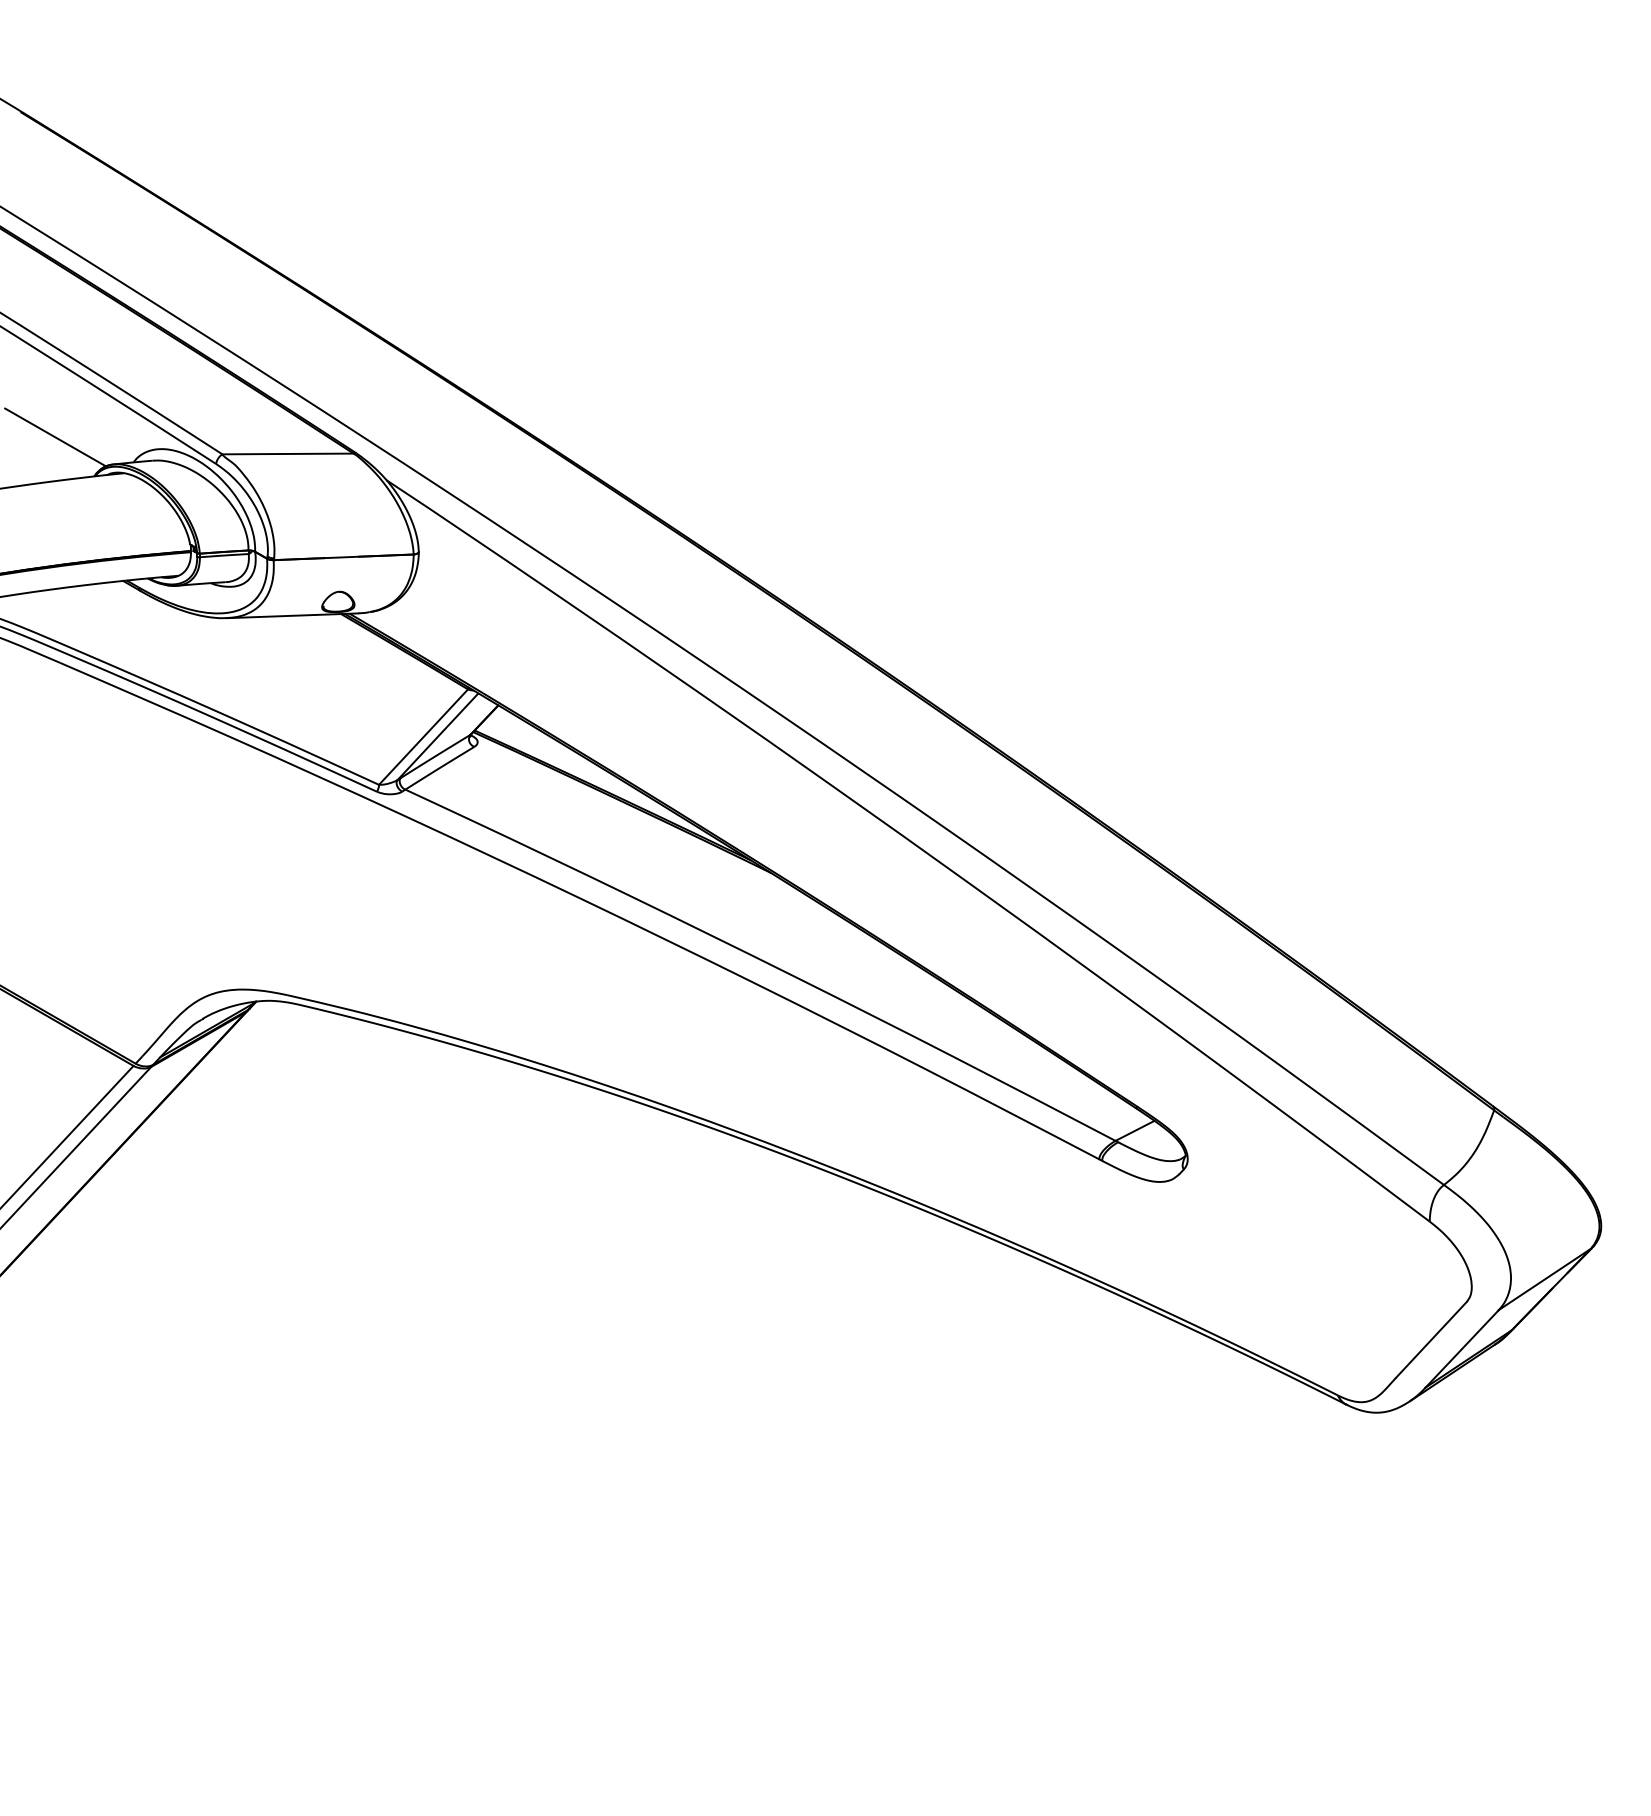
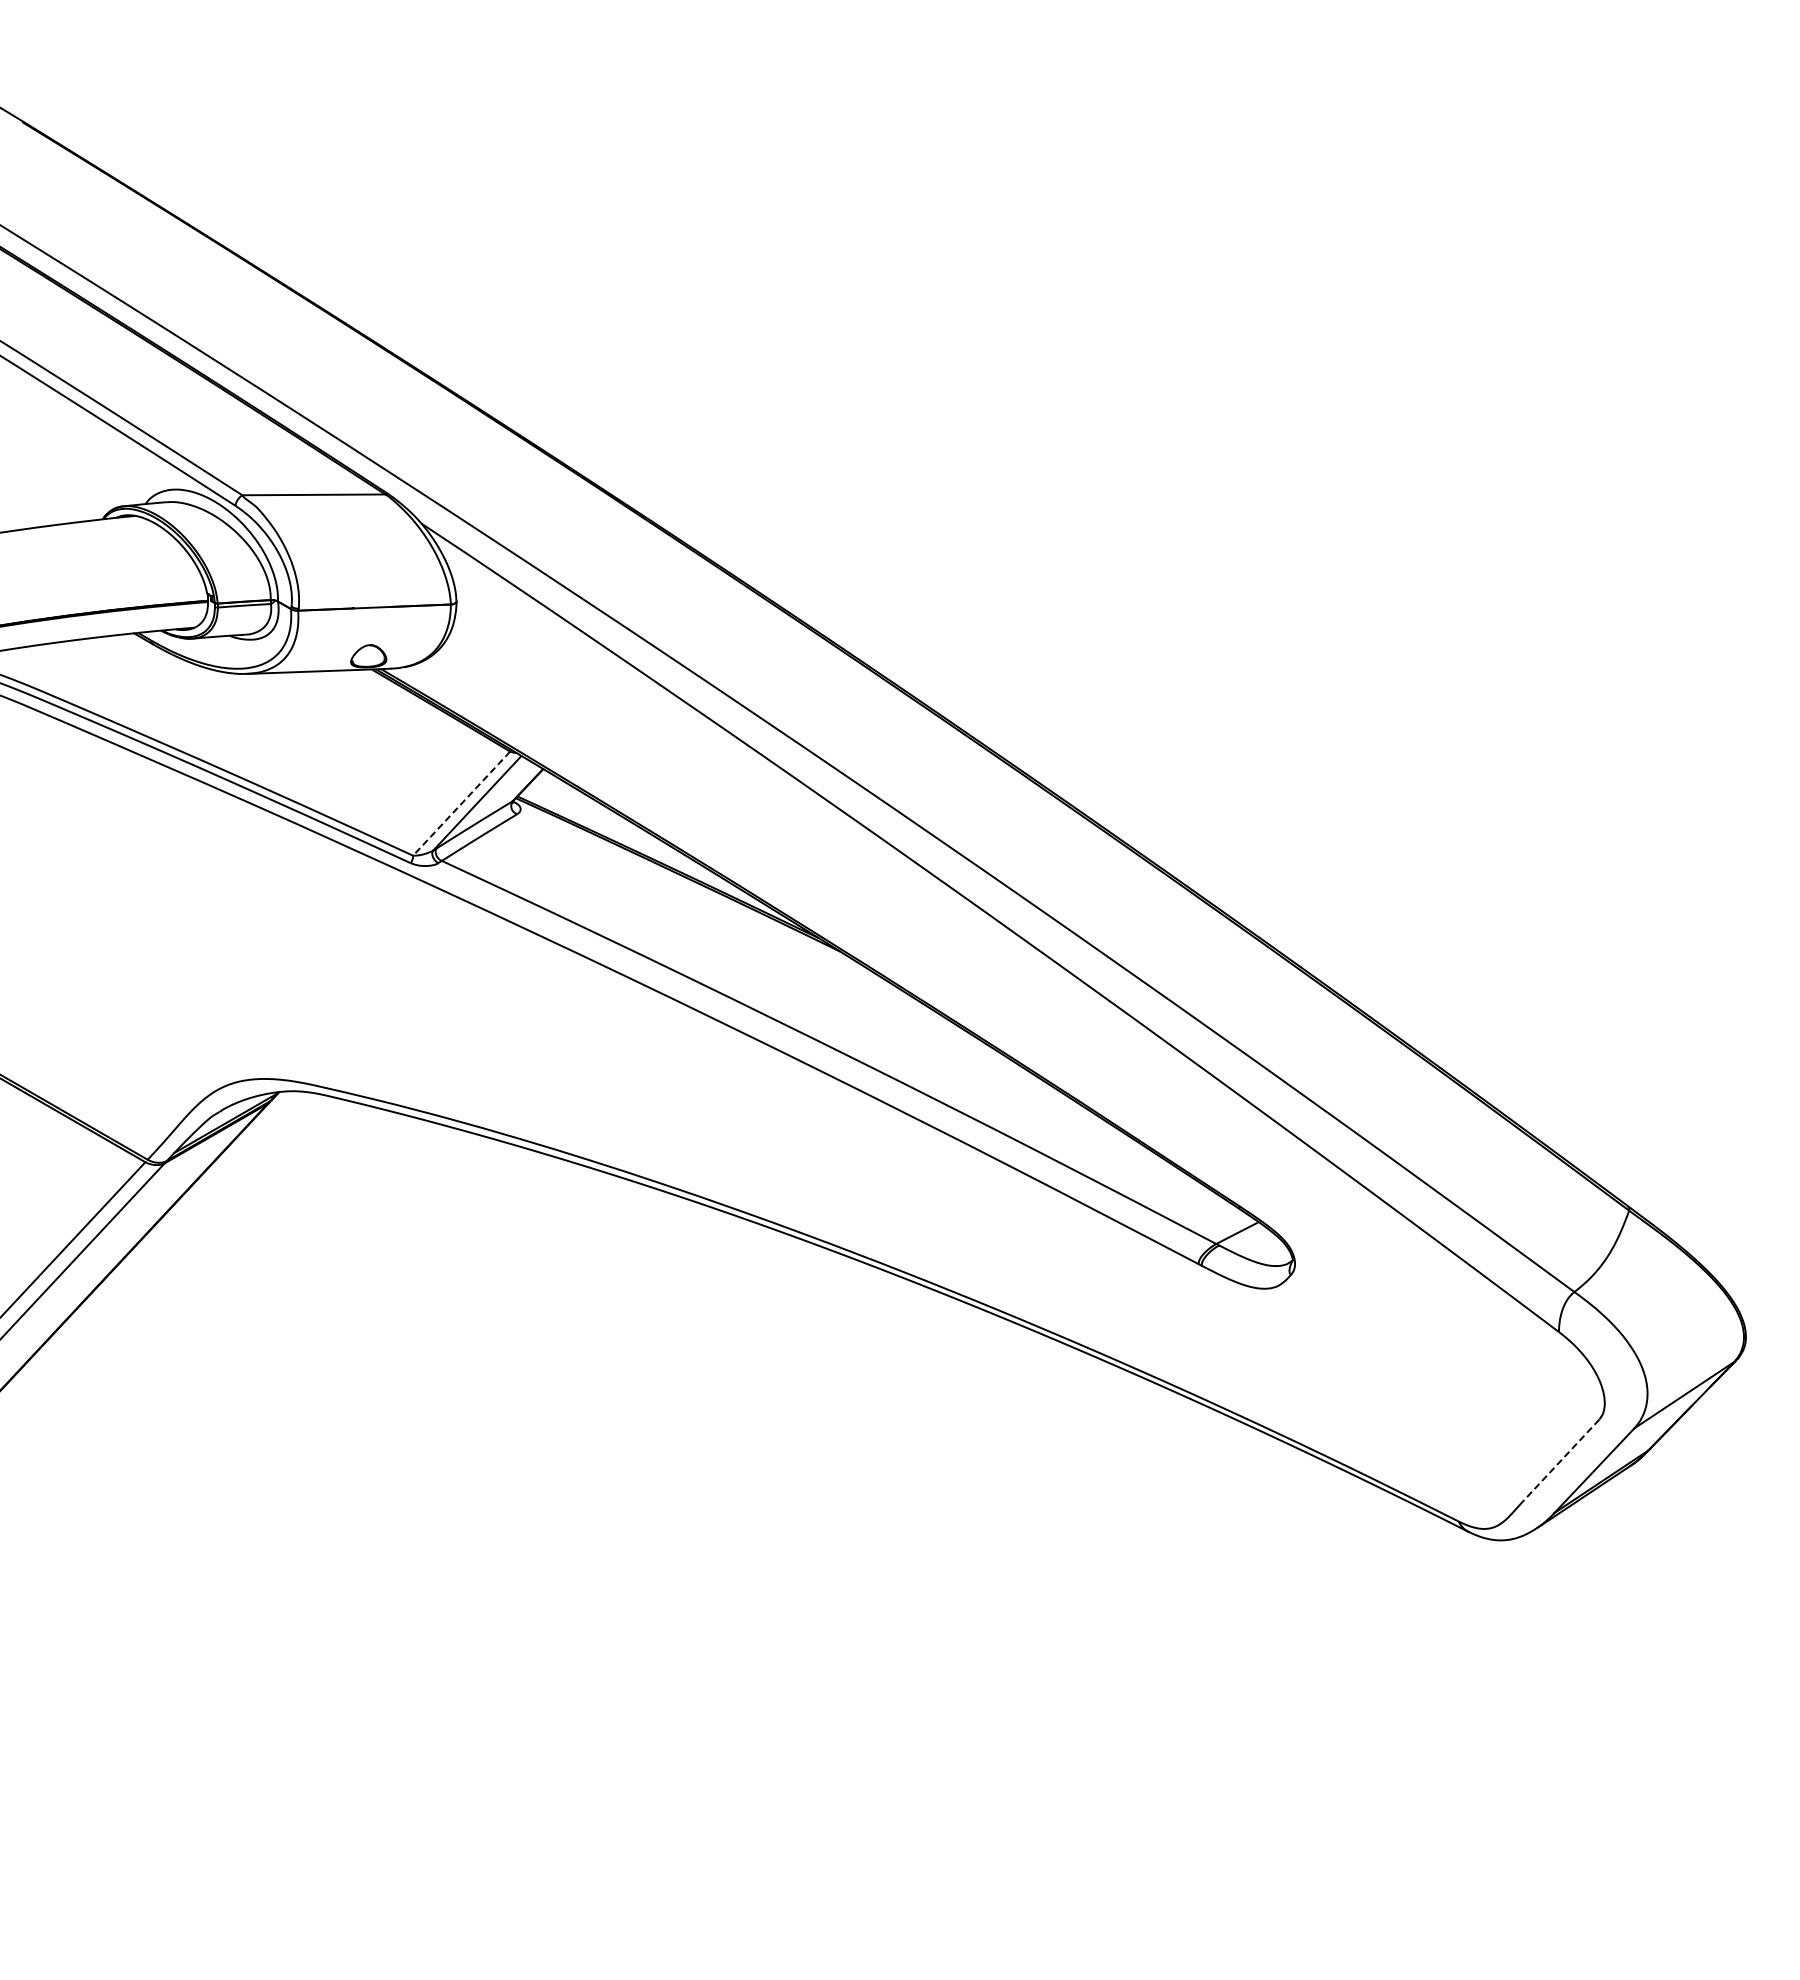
line: (55, 437) -> (60, 476), removed
line: (424, 736) -> (462, 803), solid -> dashed
line: (1431, 1340) -> (1560, 1461), solid -> dashed

